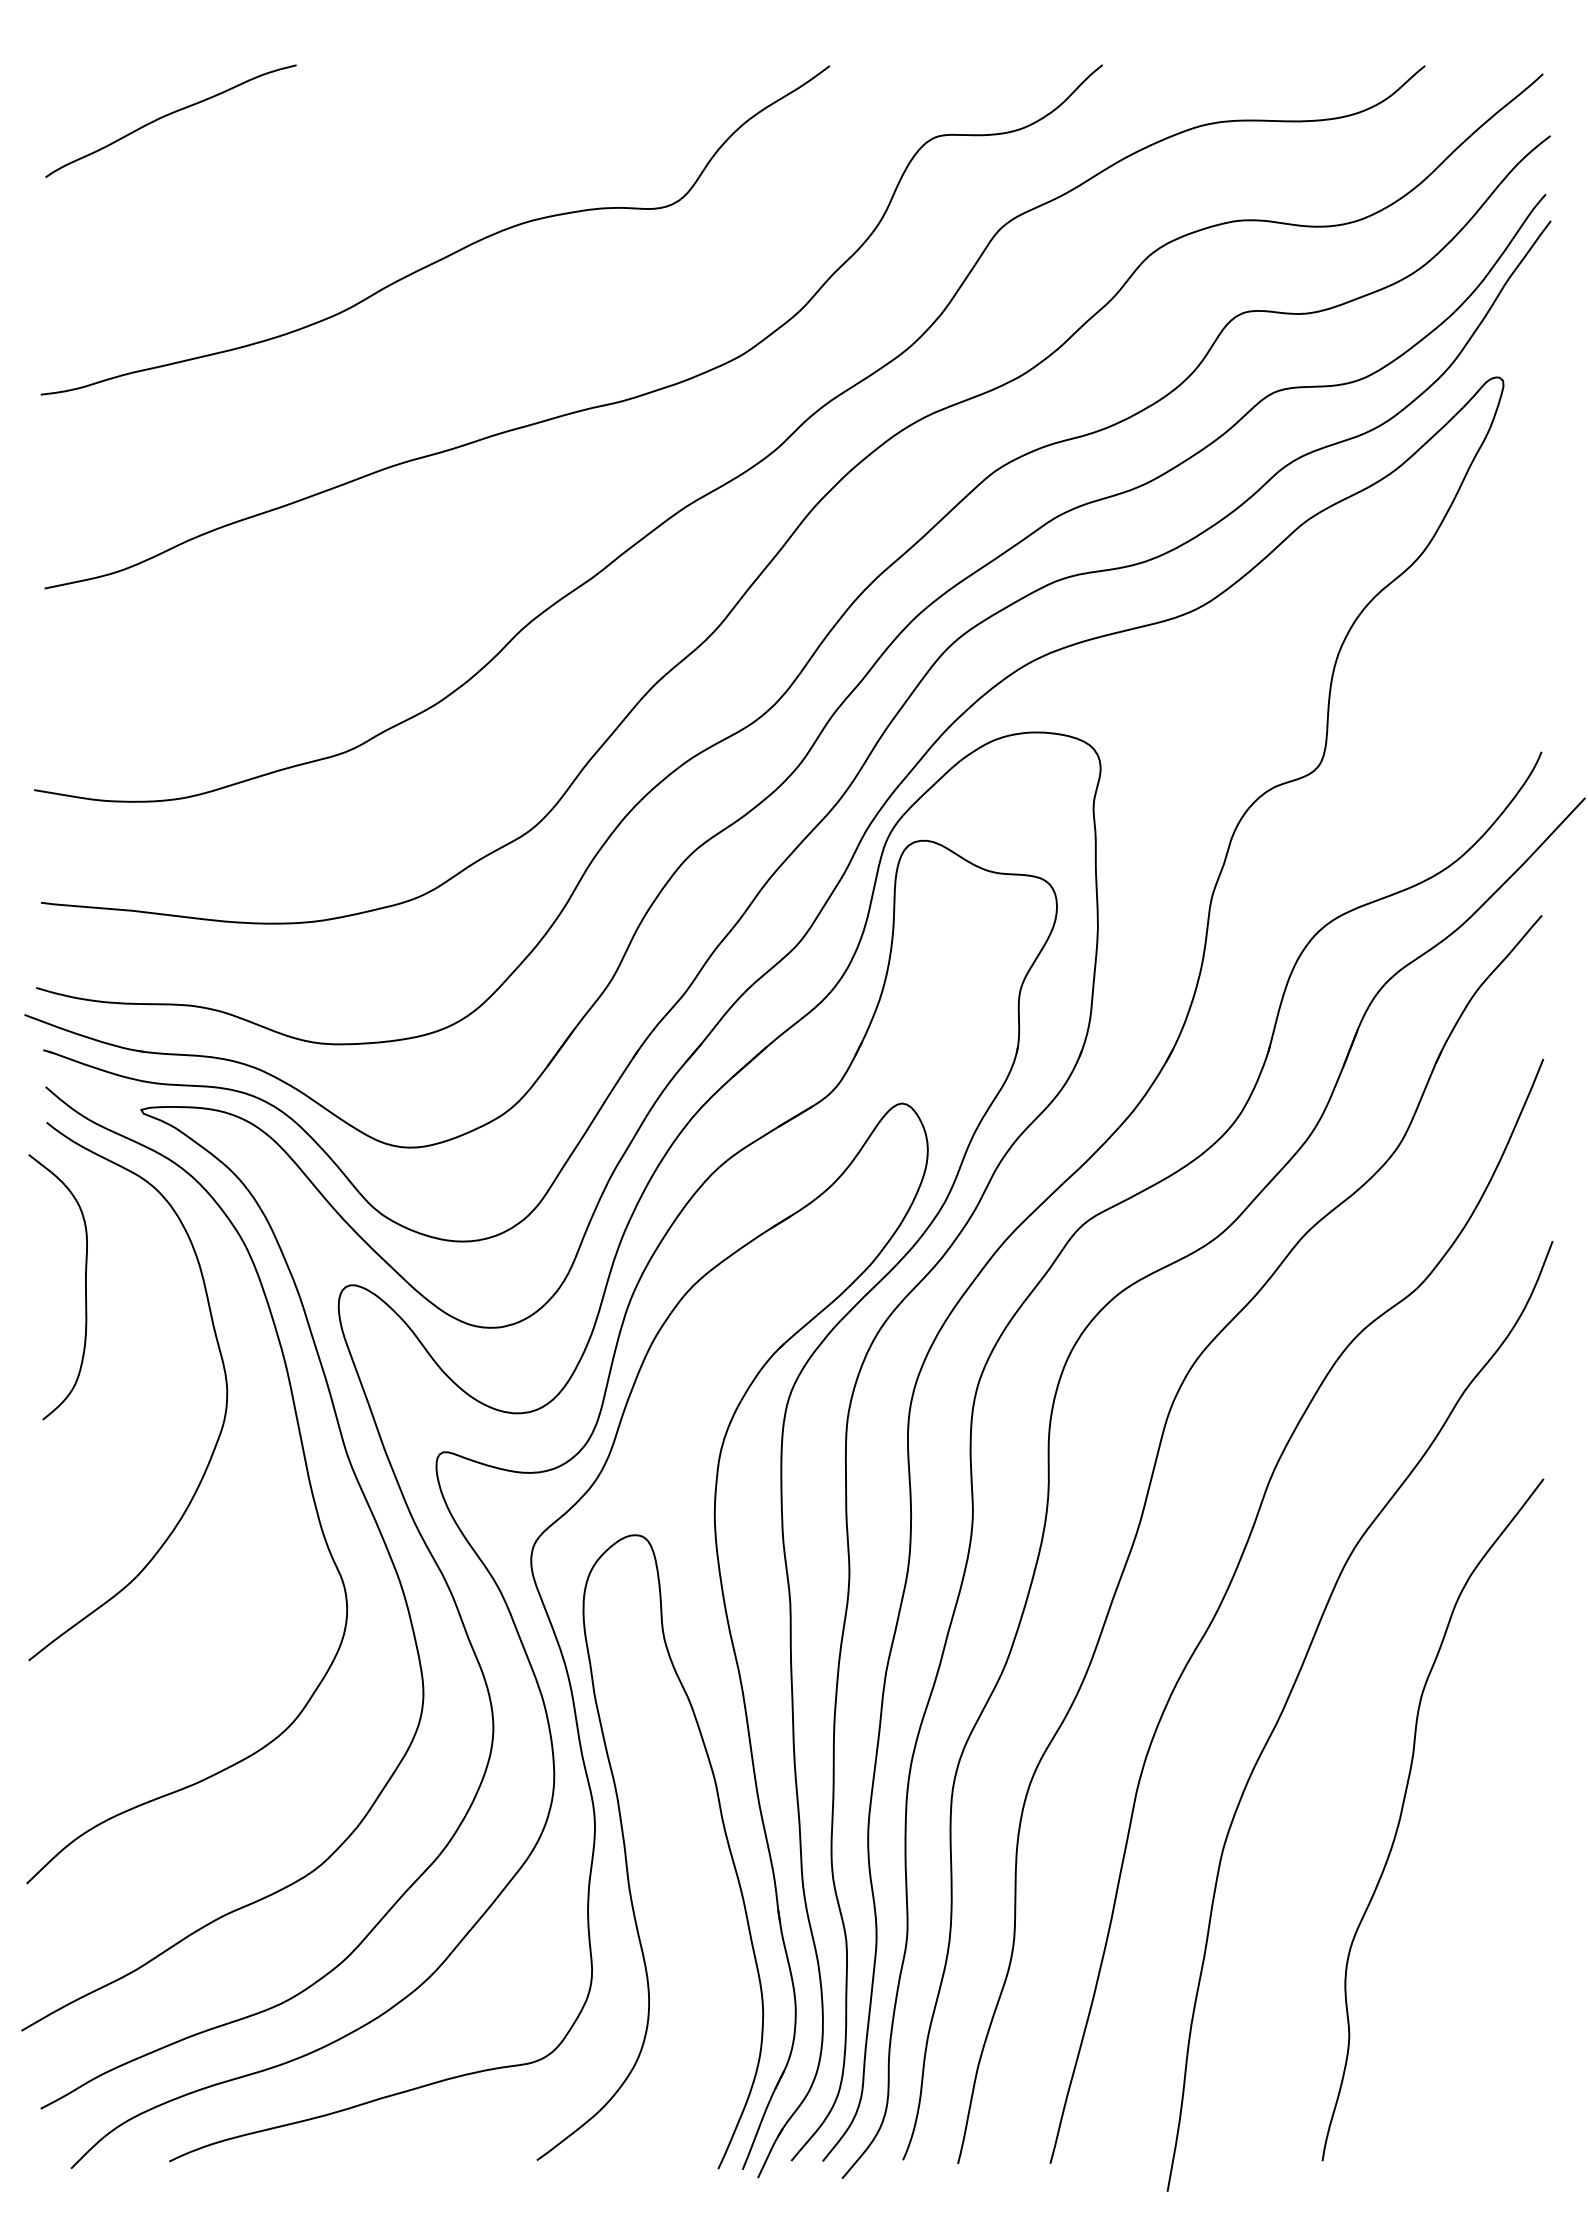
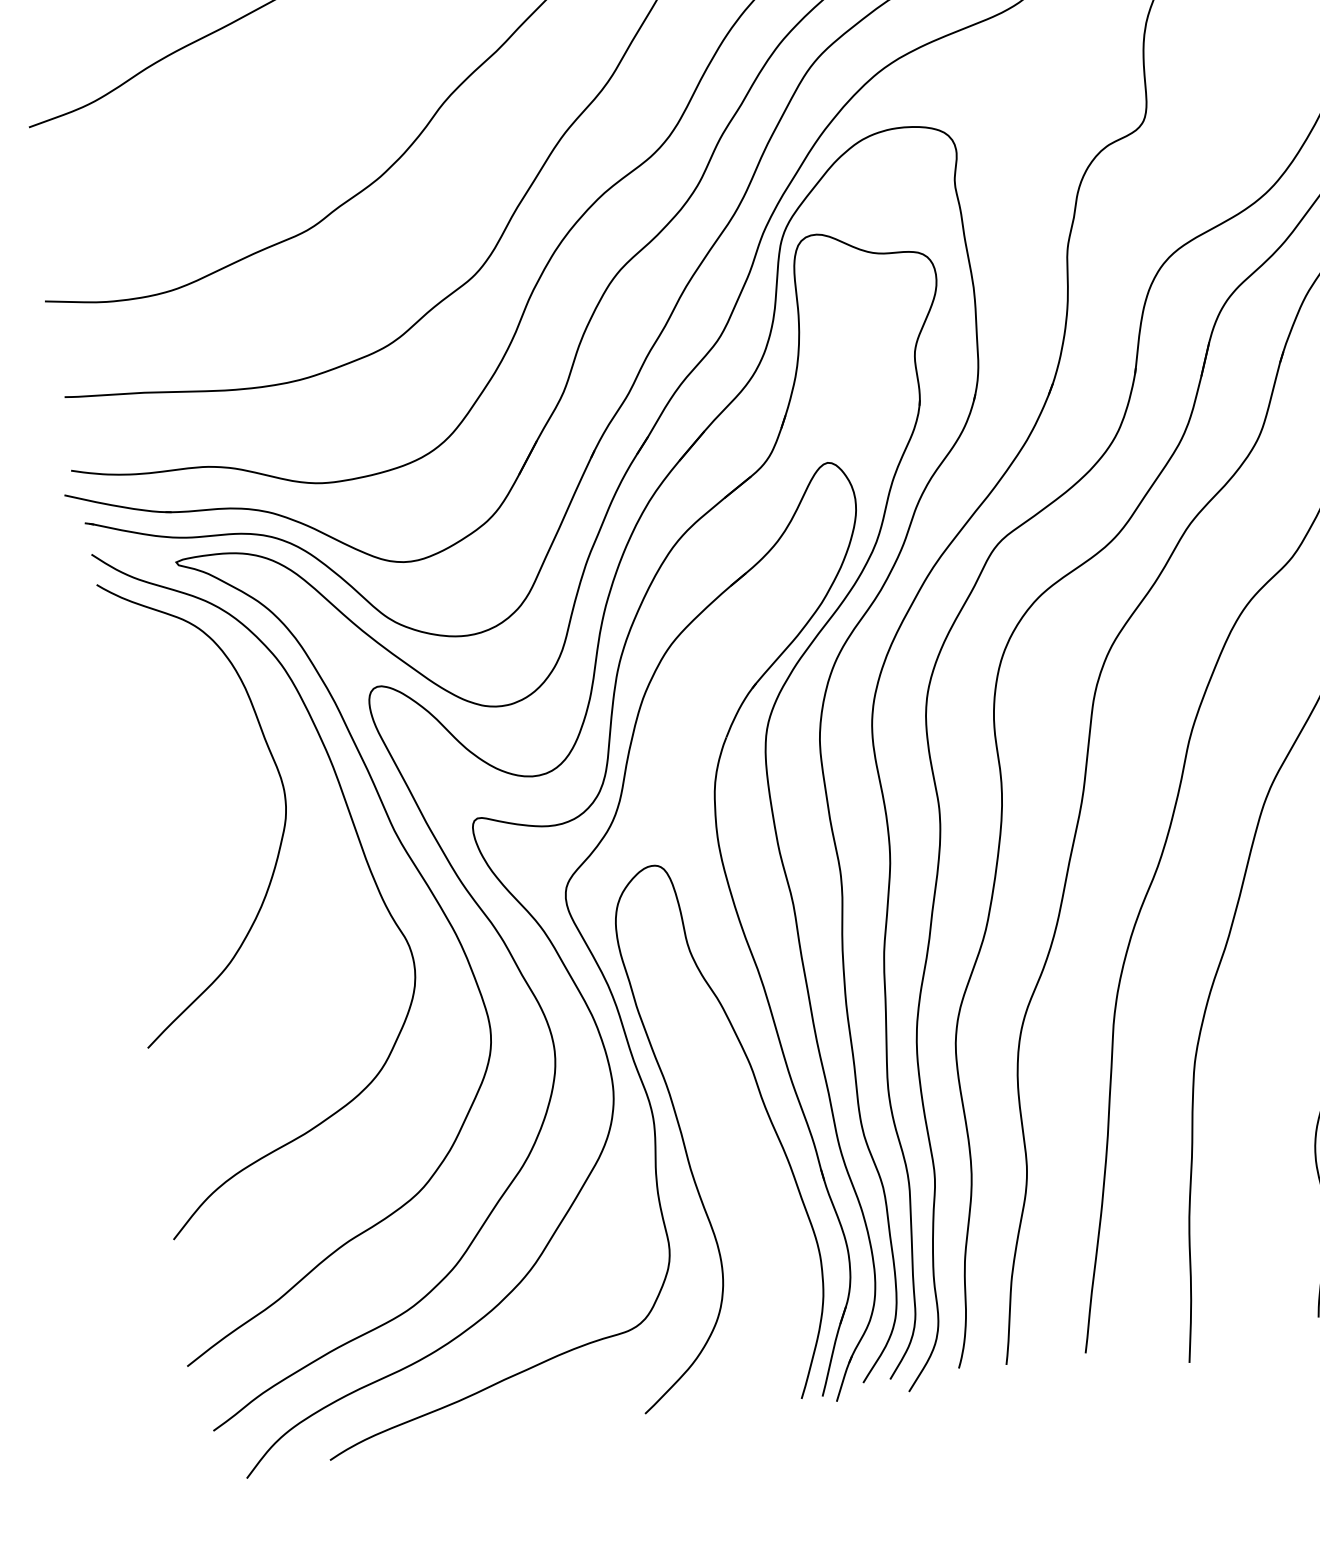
curve: (85, 1287) -> (150, 721), removed

